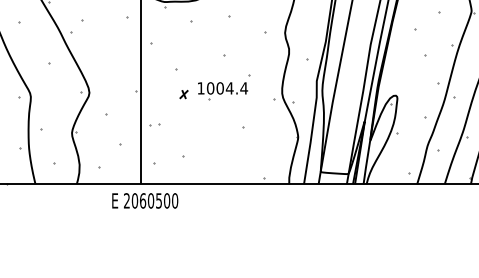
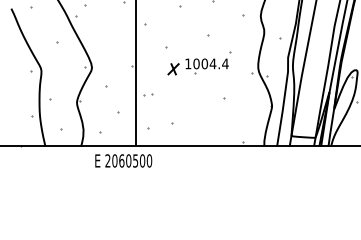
part: (183, 94) -> (173, 69), size x1.67
text: (145, 200) -> (123, 160), moved

